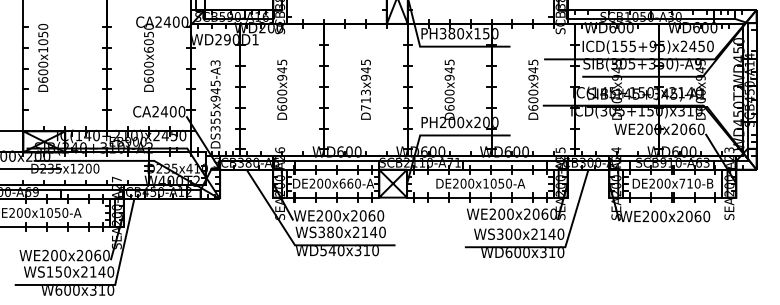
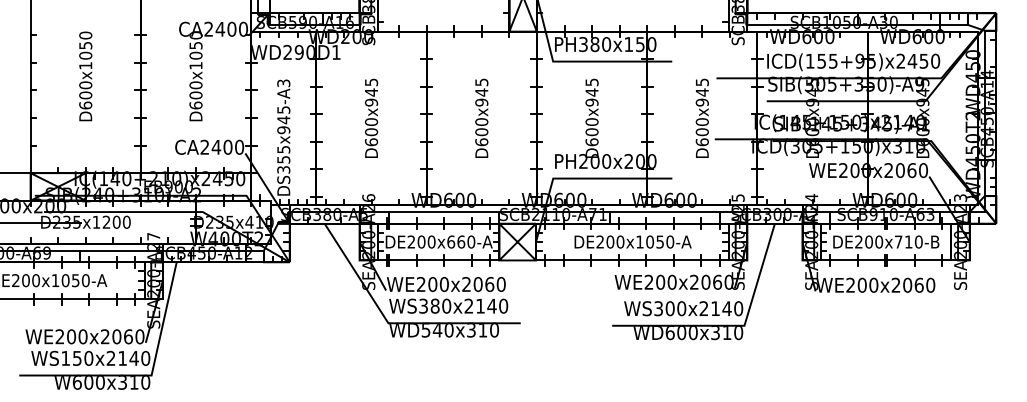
text: (148, 49) -> (195, 65), D600x6050 -> D600x1050
text: (43, 57) -> (86, 75), moved
text: (365, 99) -> (481, 131), D713x945 -> D600x945

